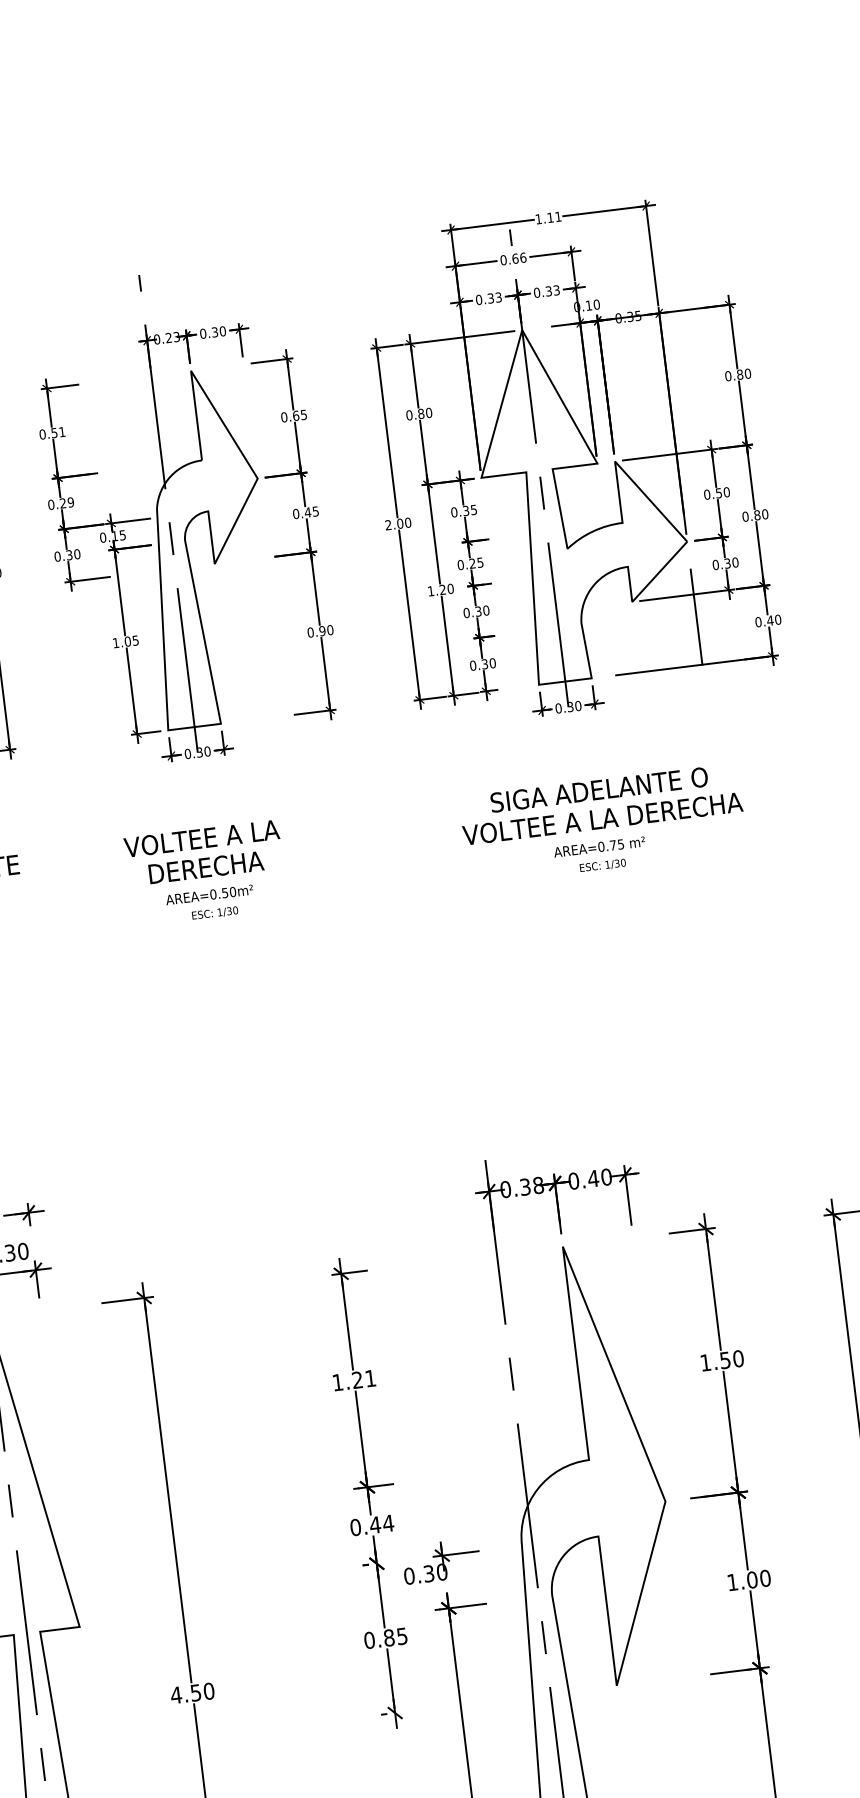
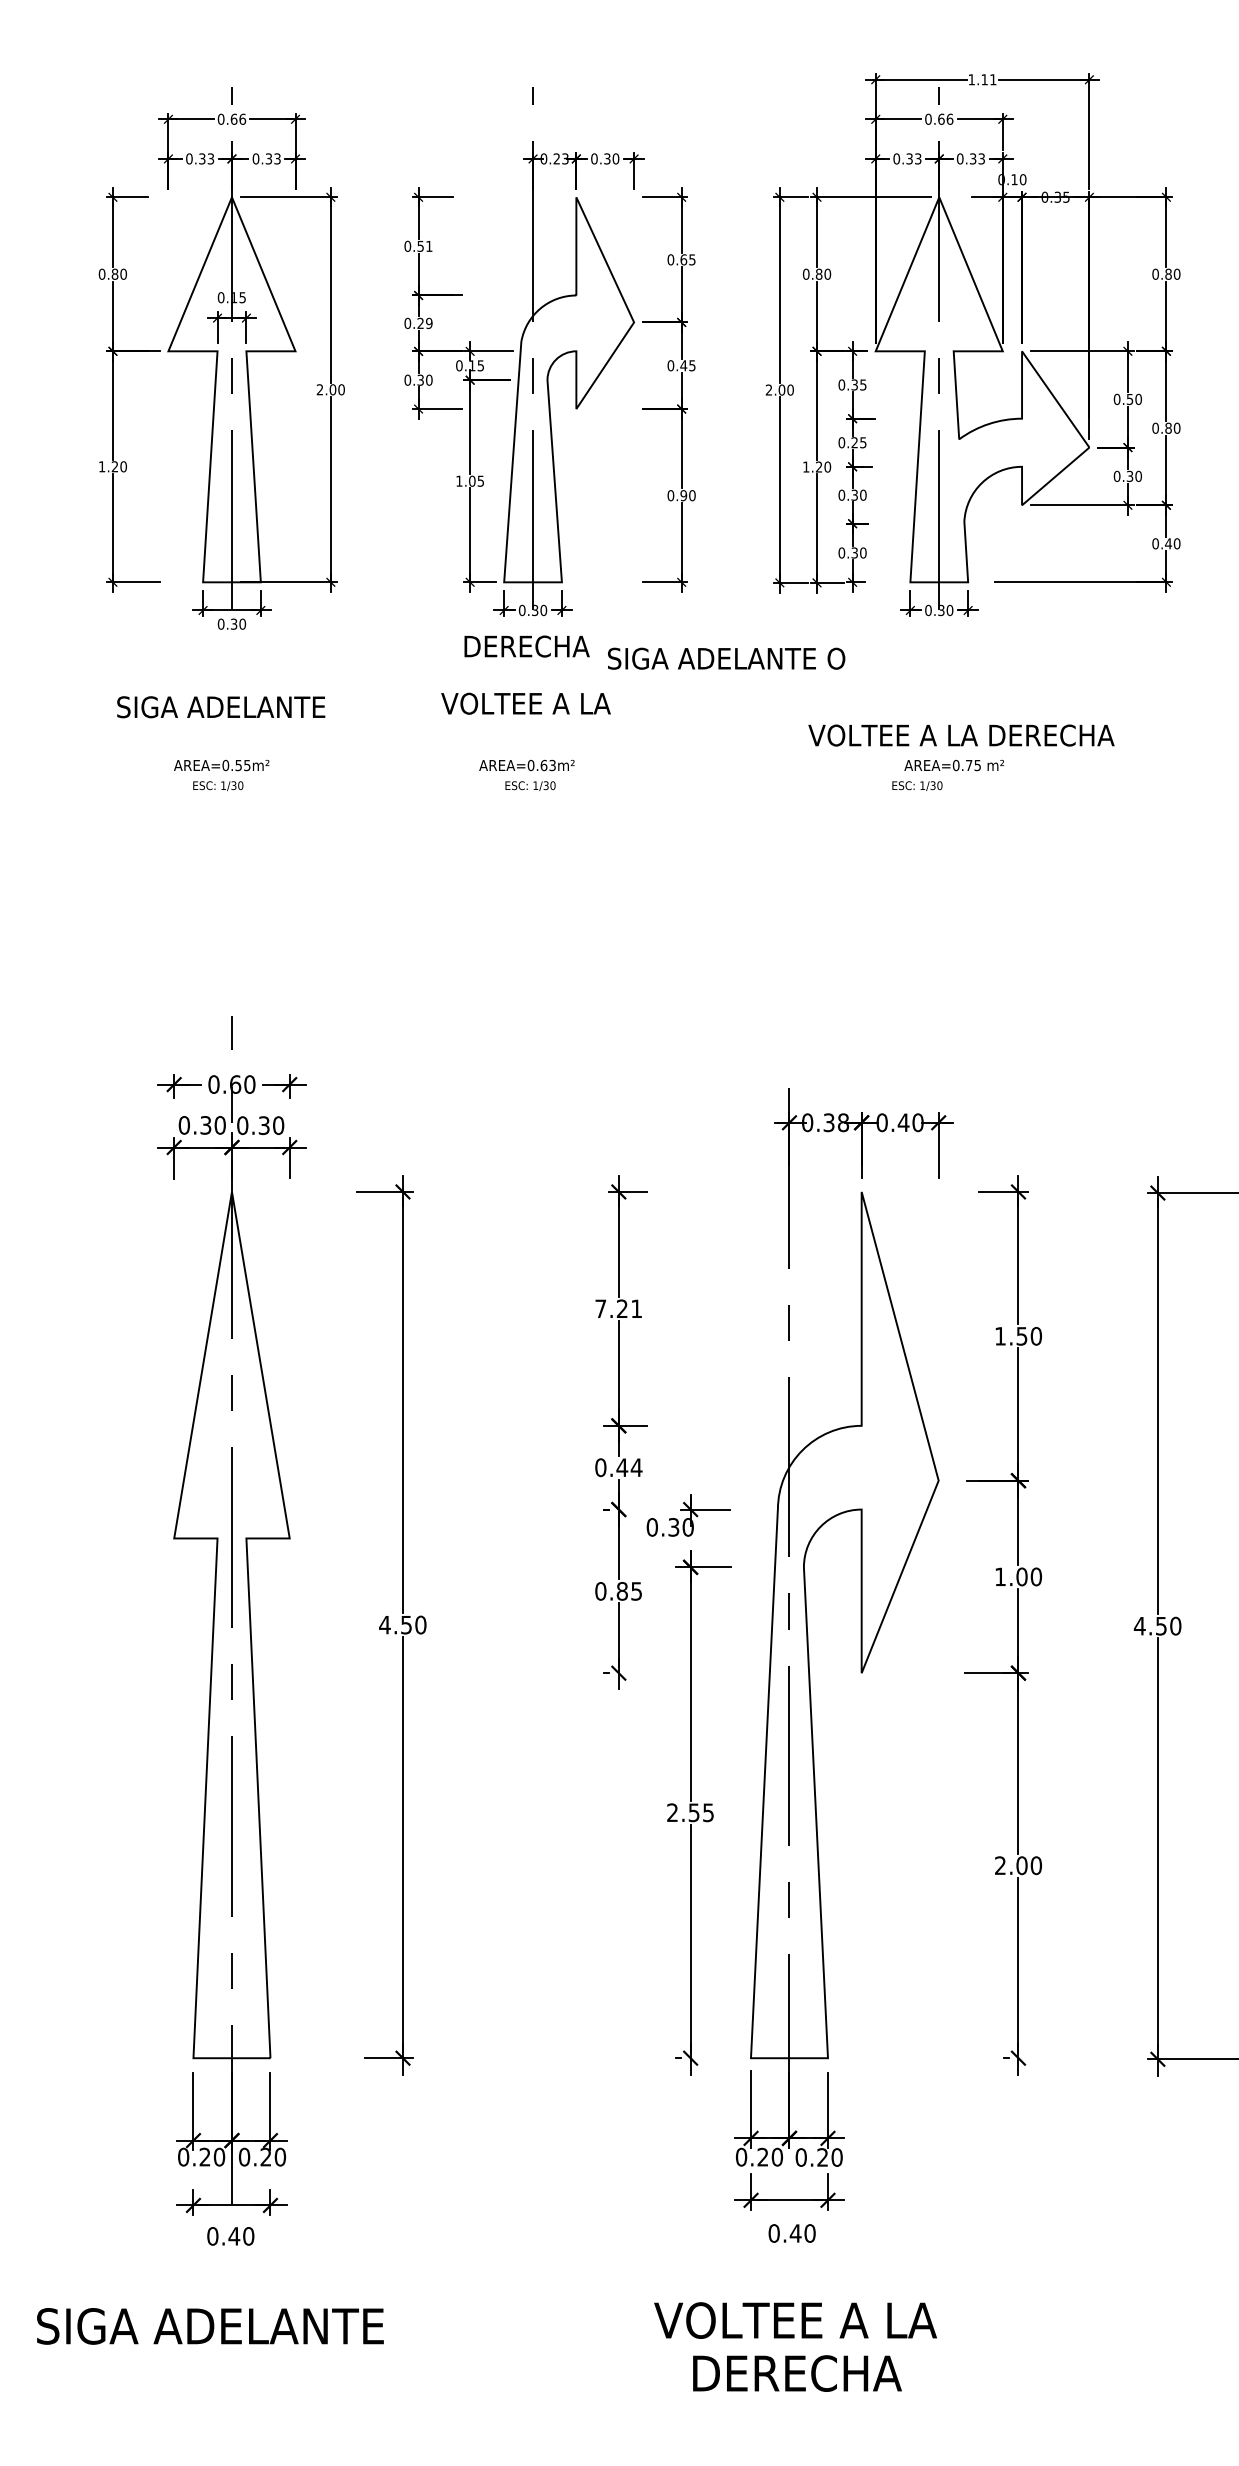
line: (696, 617) -> (1089, 530), removed
text: (599, 789) -> (726, 658), moved
text: (602, 865) -> (917, 785), moved
text: (205, 867) -> (526, 646), moved
text: (228, 892) -> (547, 765), AREA=0.50m² -> AREA=0.63m²
text: (337, 1382) -> (600, 1308), 1.21 -> 7.21

